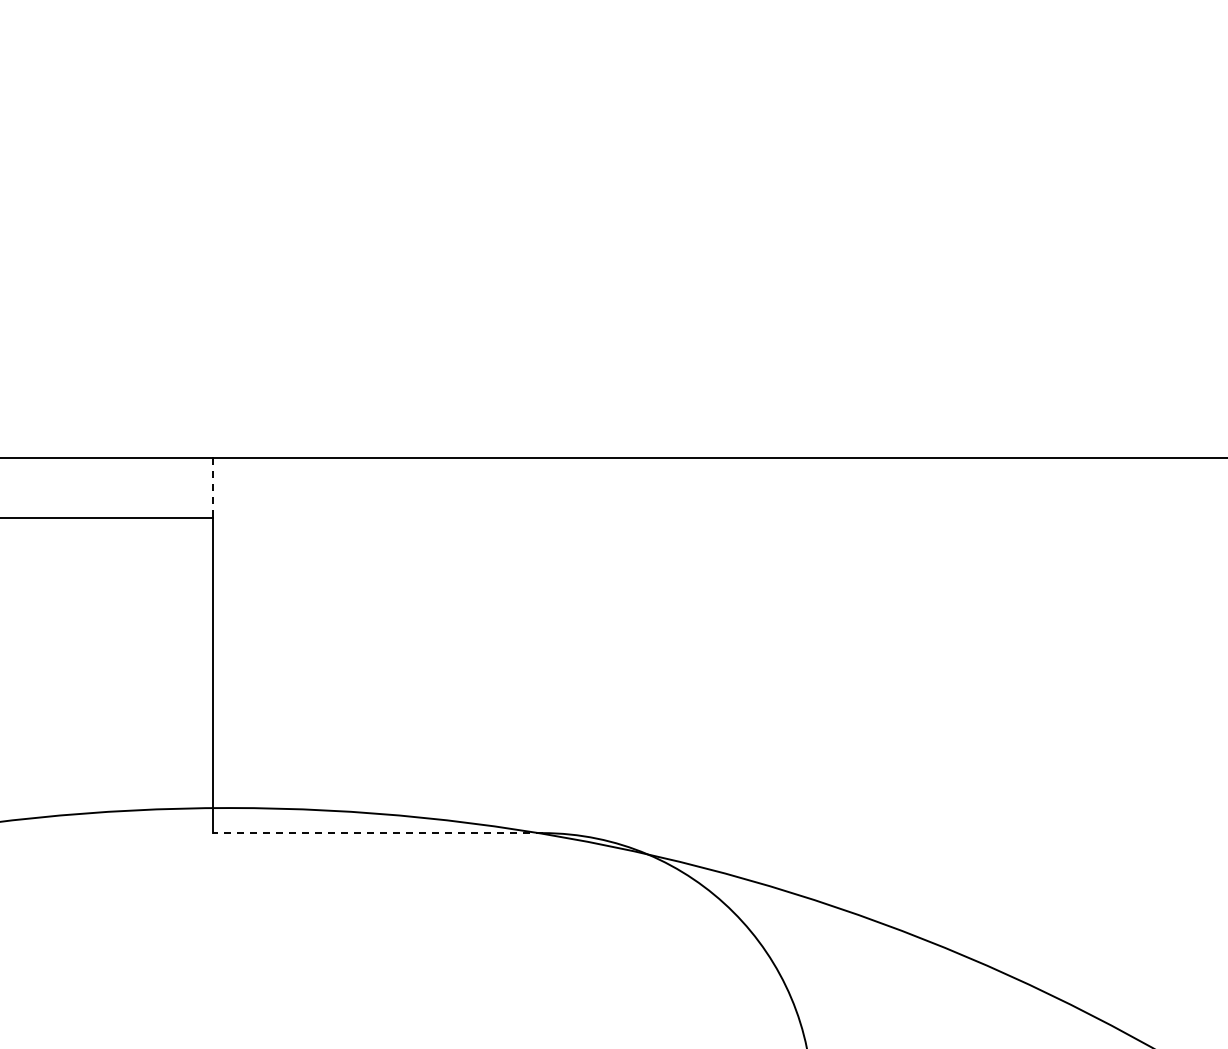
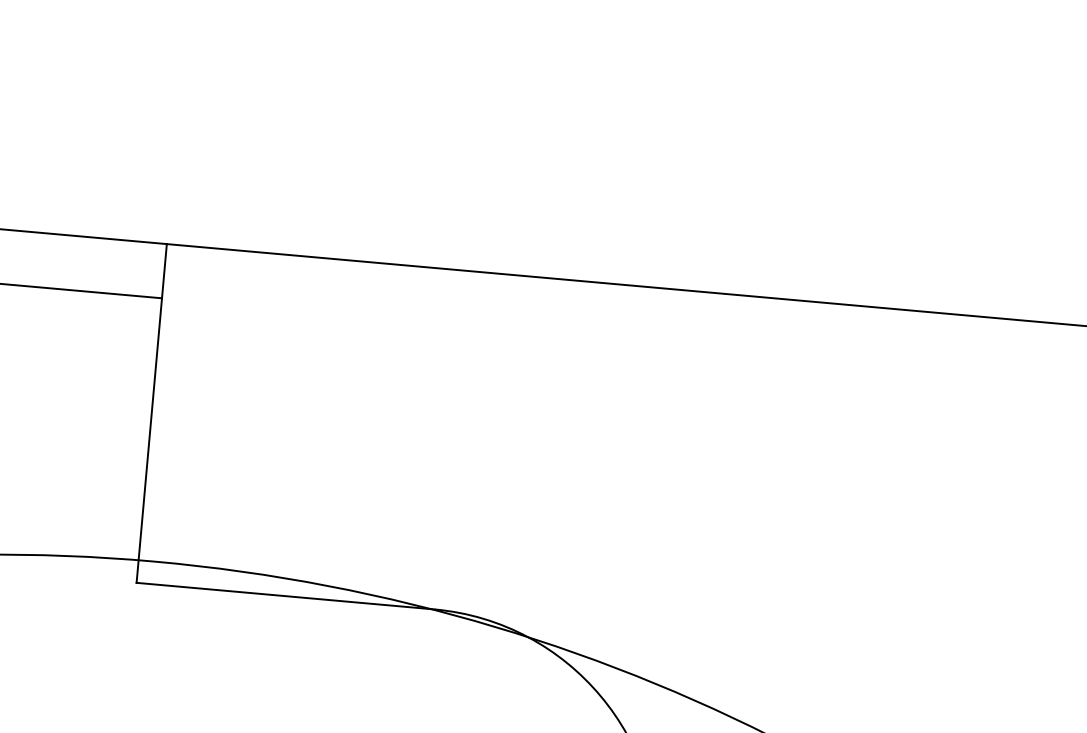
line: (212, 488) -> (164, 271), dashed -> solid
line: (377, 833) -> (285, 596), dashed -> solid

